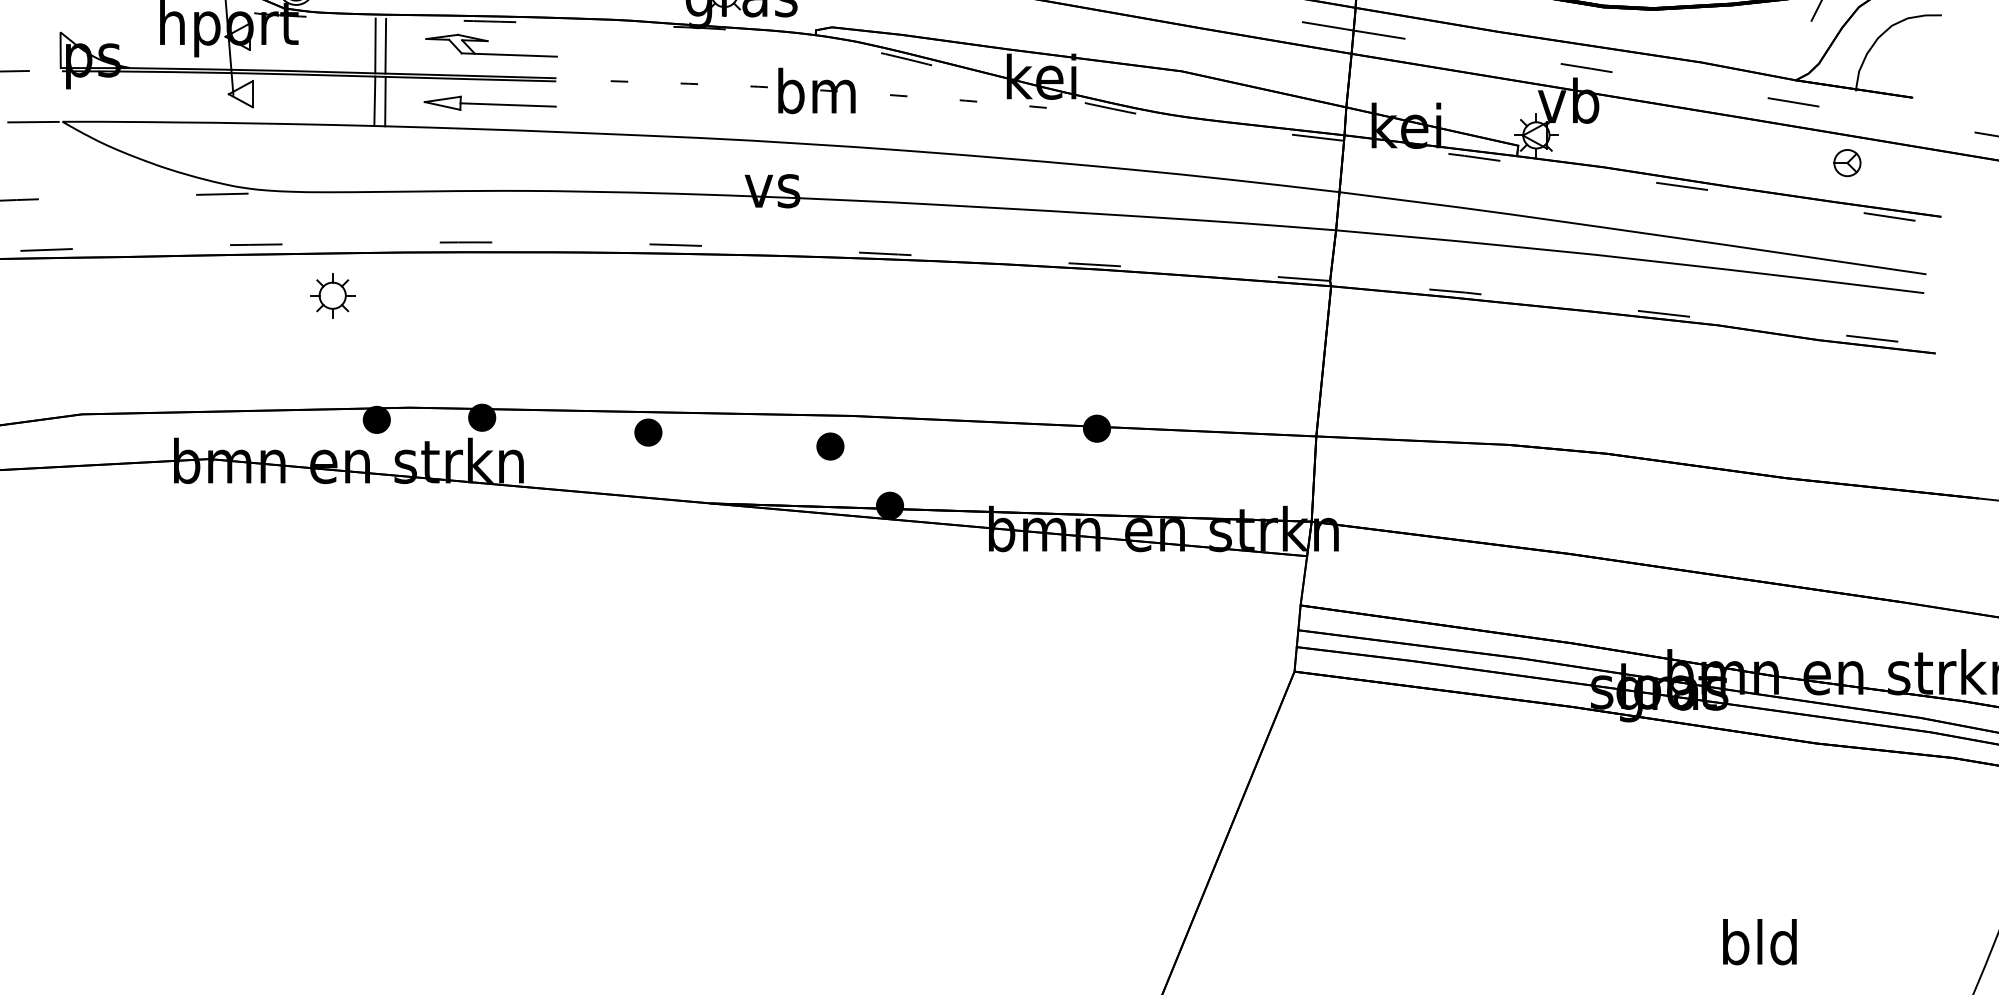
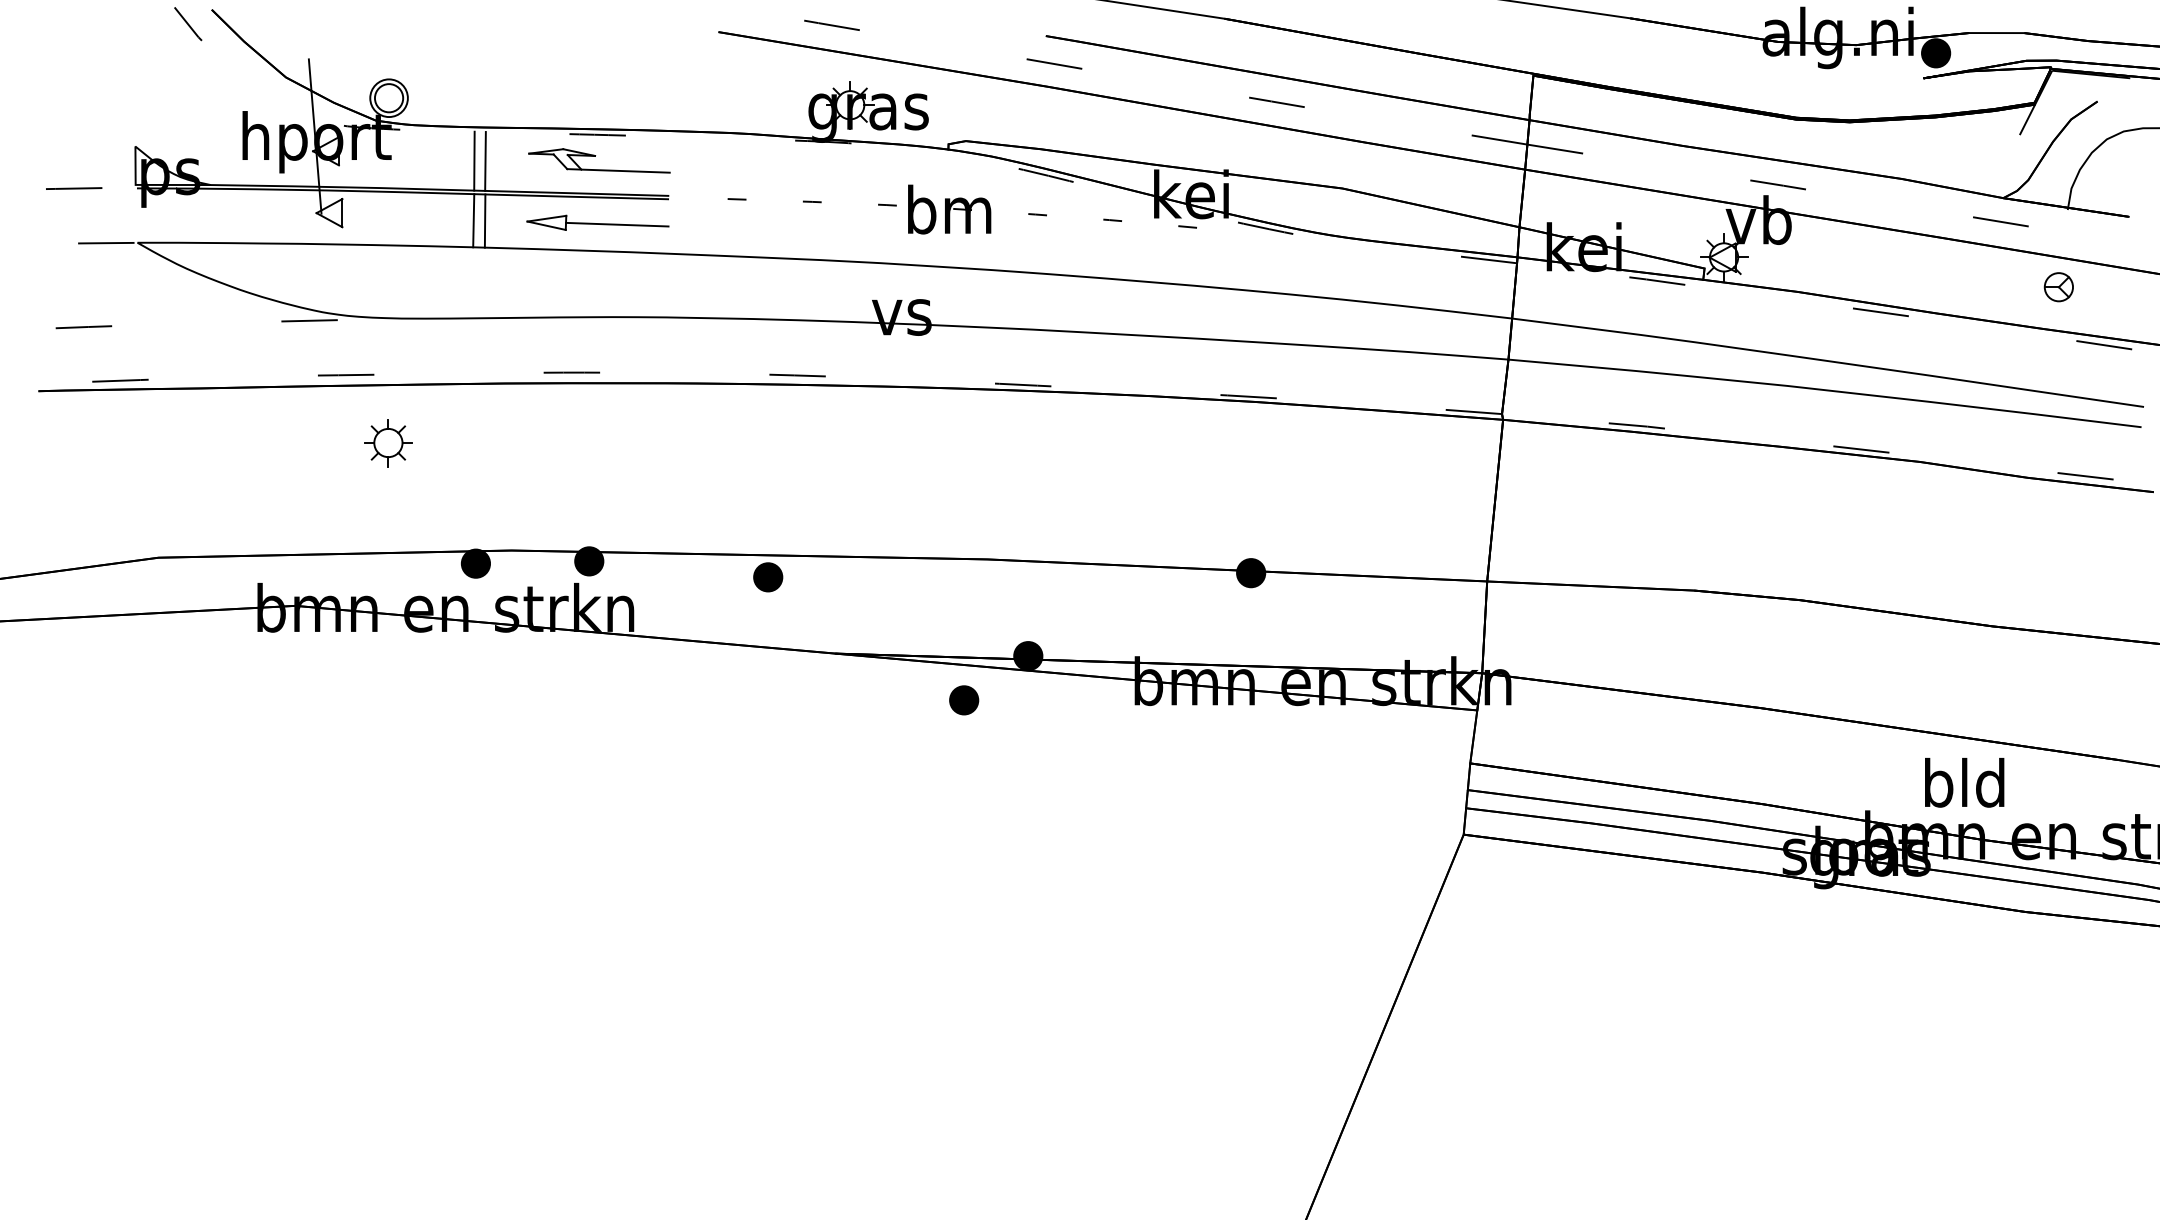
part: (332, 296) -> (388, 443), moved
part: (830, 446) -> (964, 700), moved
text: (1759, 941) -> (1964, 782), moved

